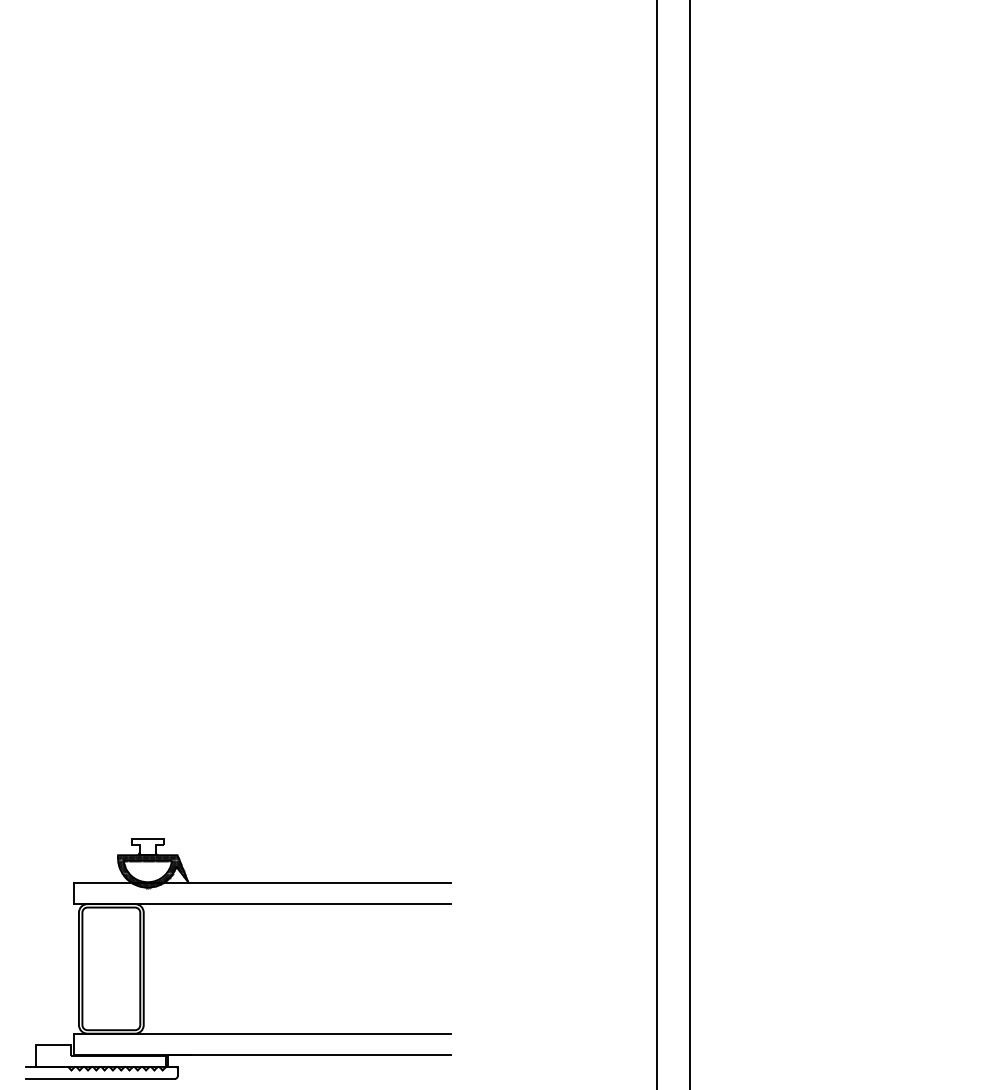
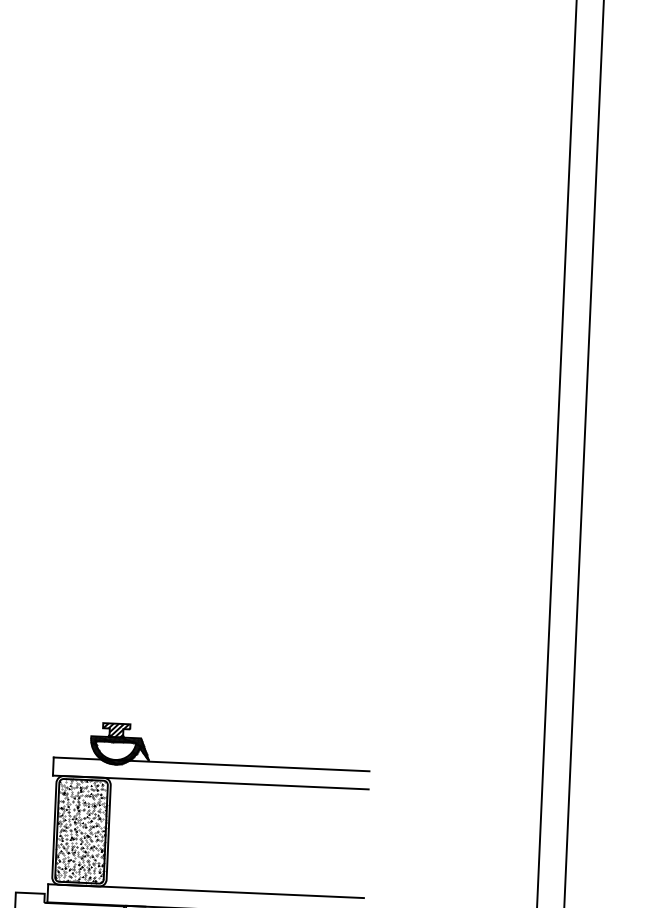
hatch: (147, 847) -> (116, 730), added
hatch: (111, 968) -> (81, 830), added

